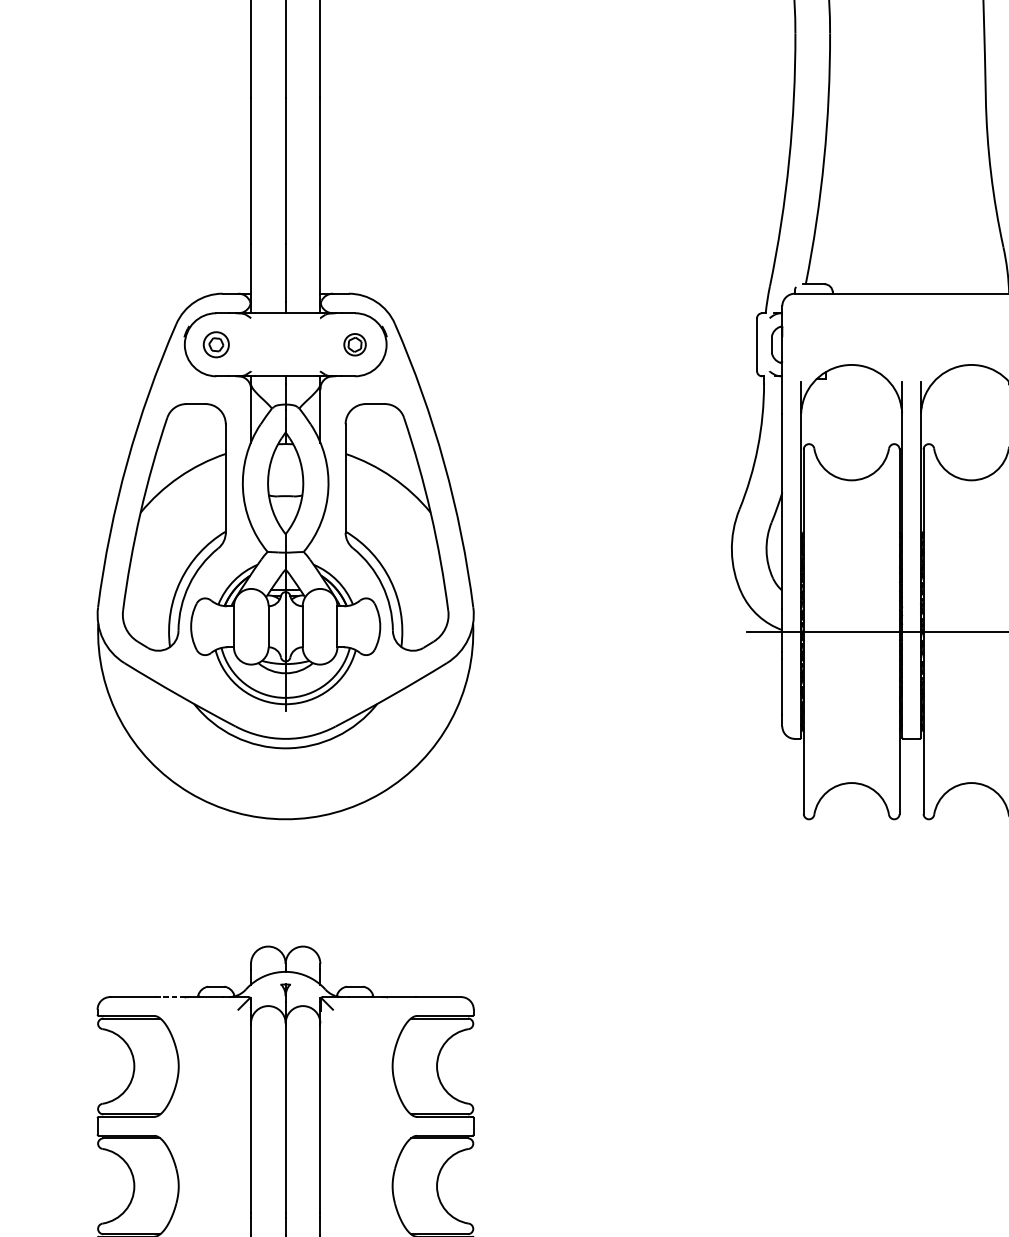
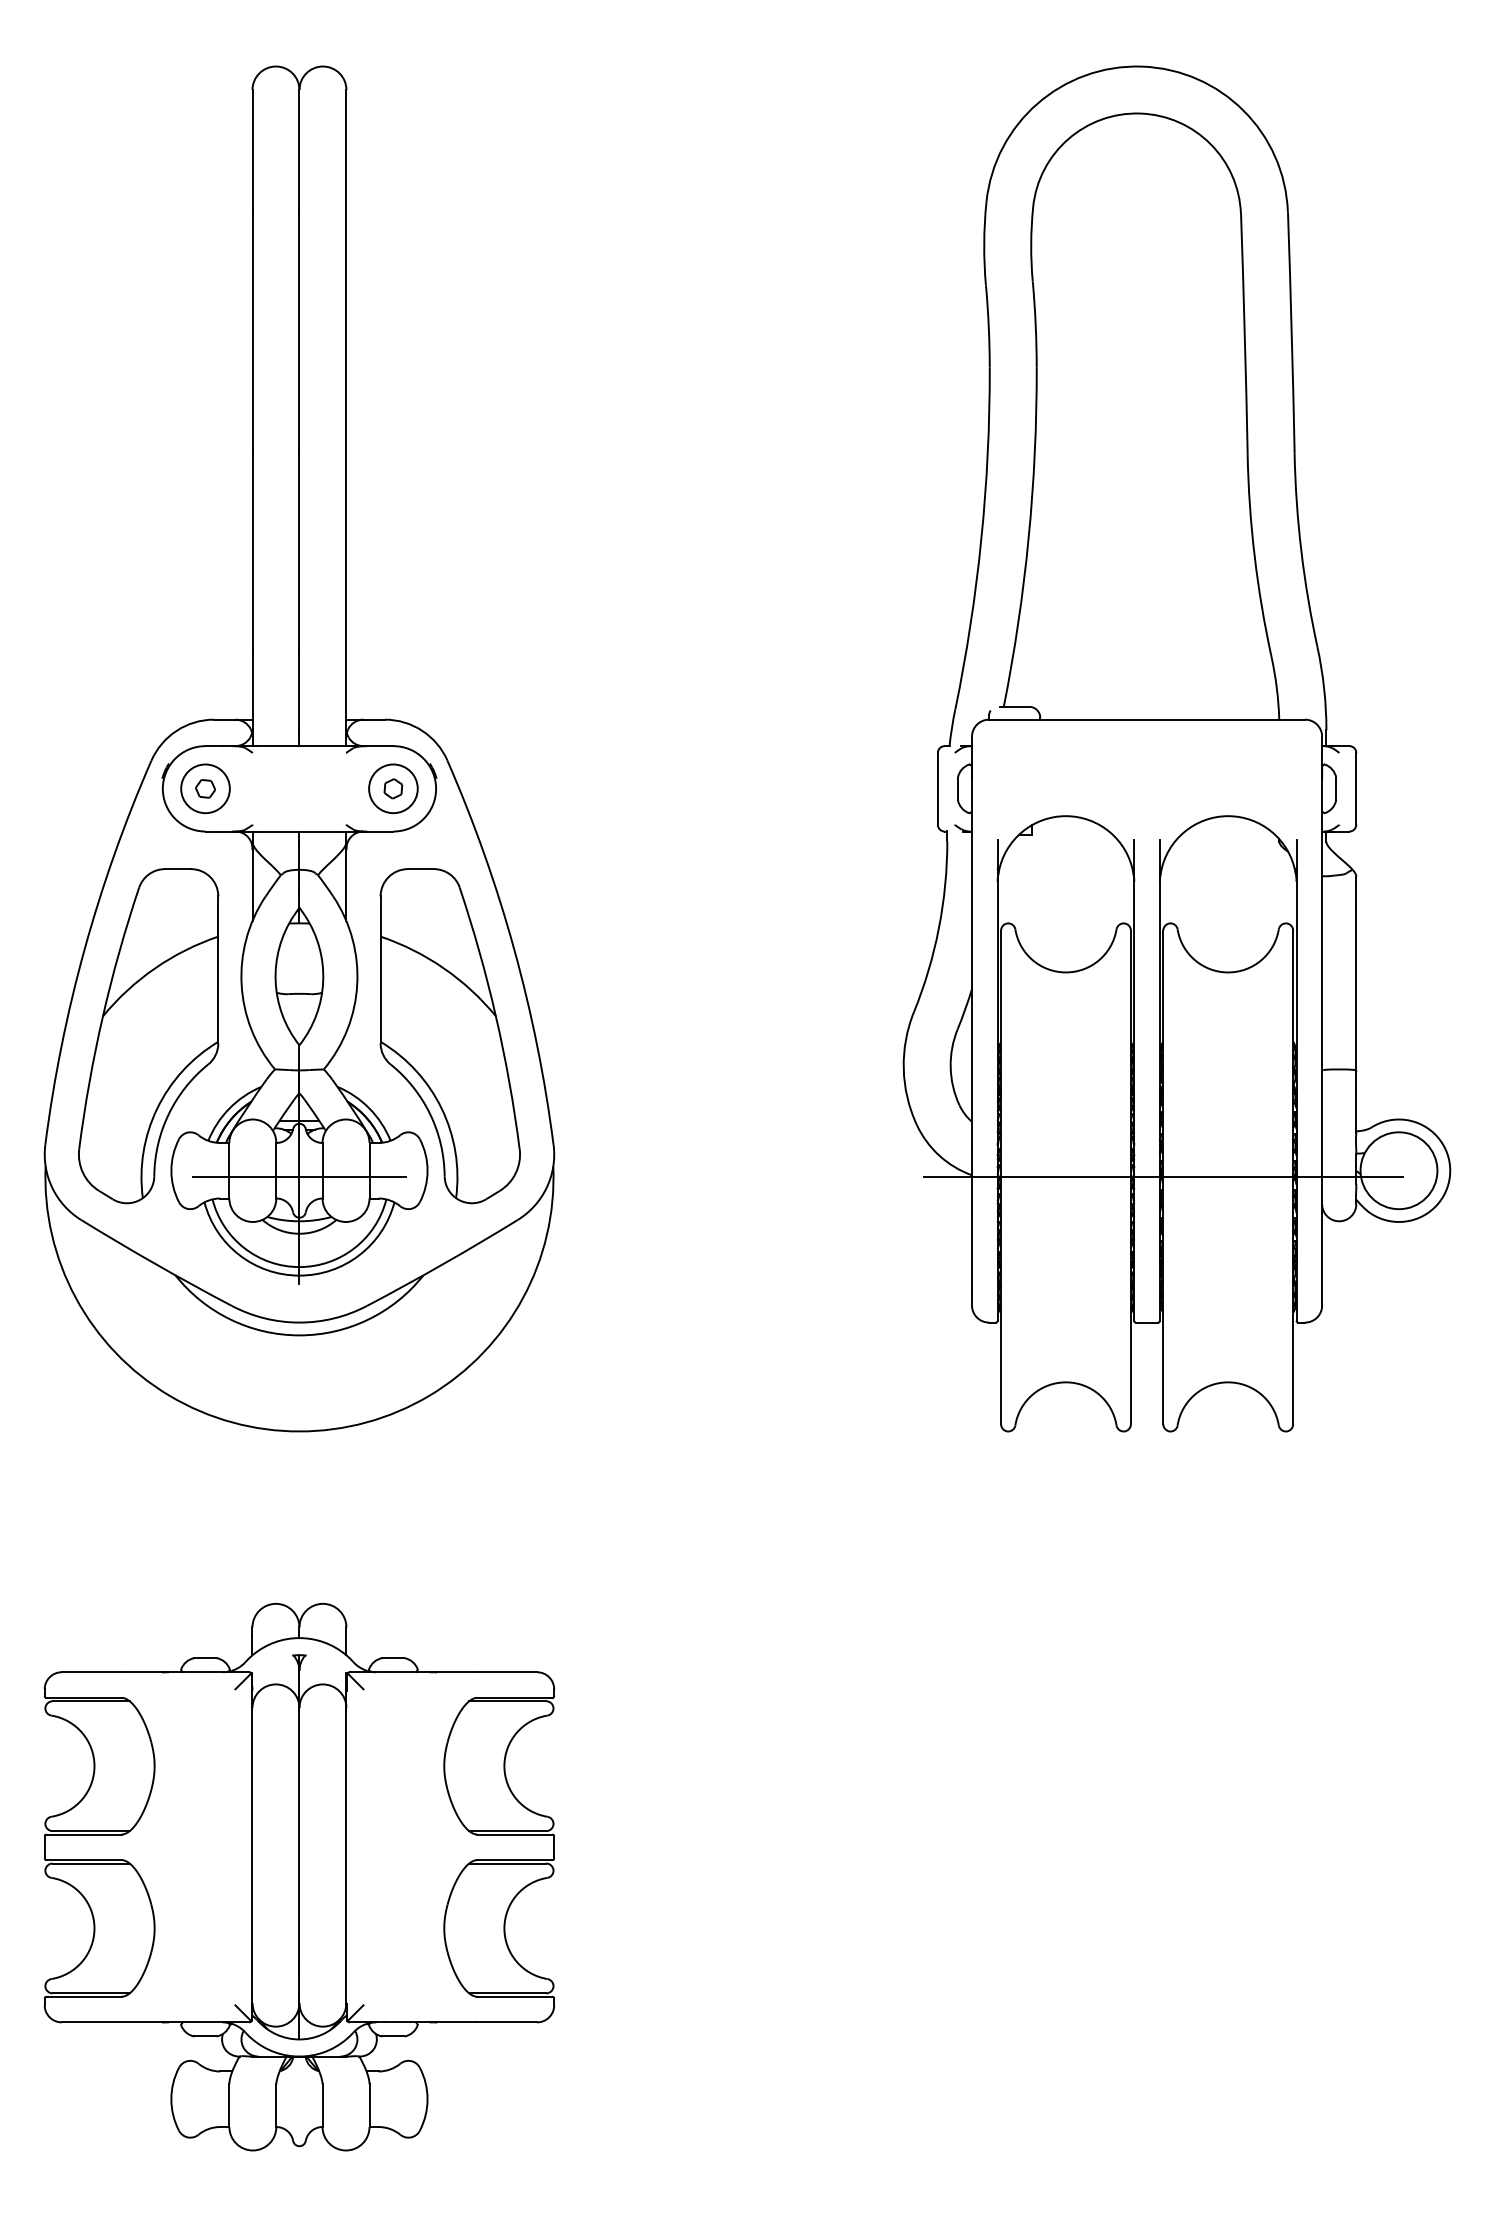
circle: (216, 344) -> (205, 788), size x1.43
circle: (355, 344) -> (393, 788), size x1.67
line: (285, 631) -> (299, 1177), added
line: (169, 997) -> (142, 1672), dashed -> solid

